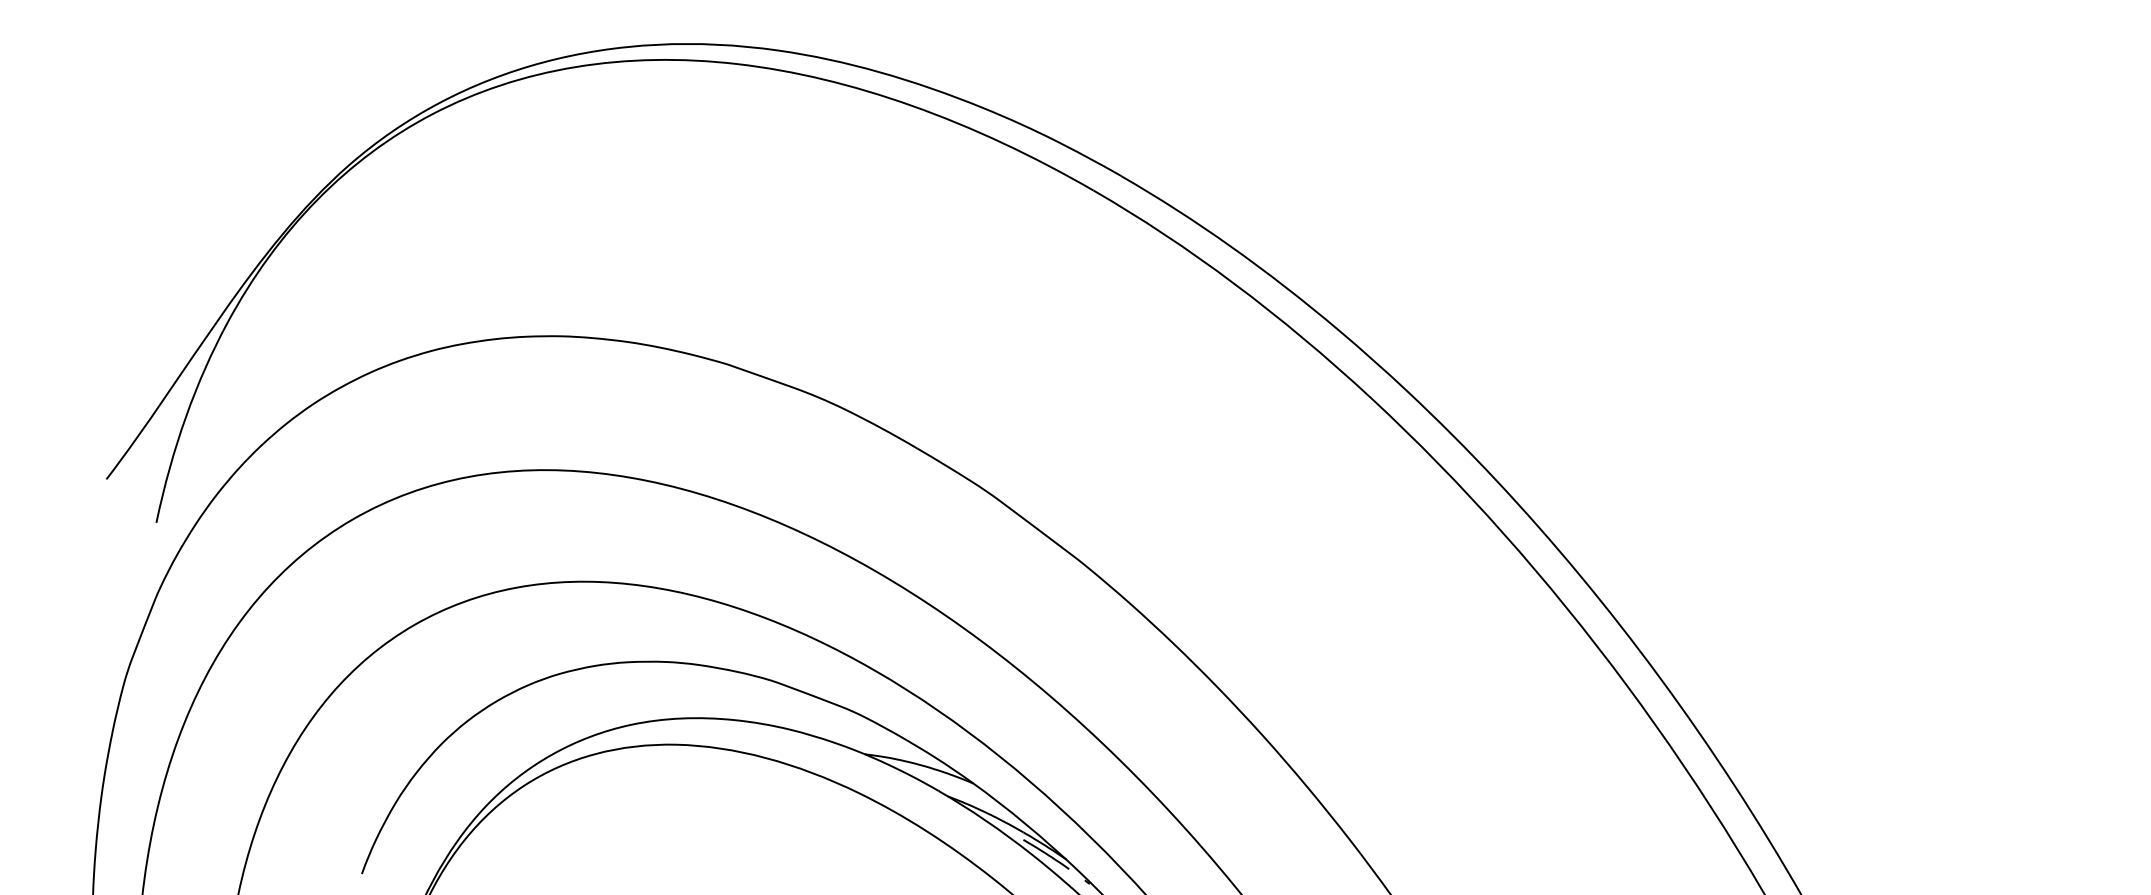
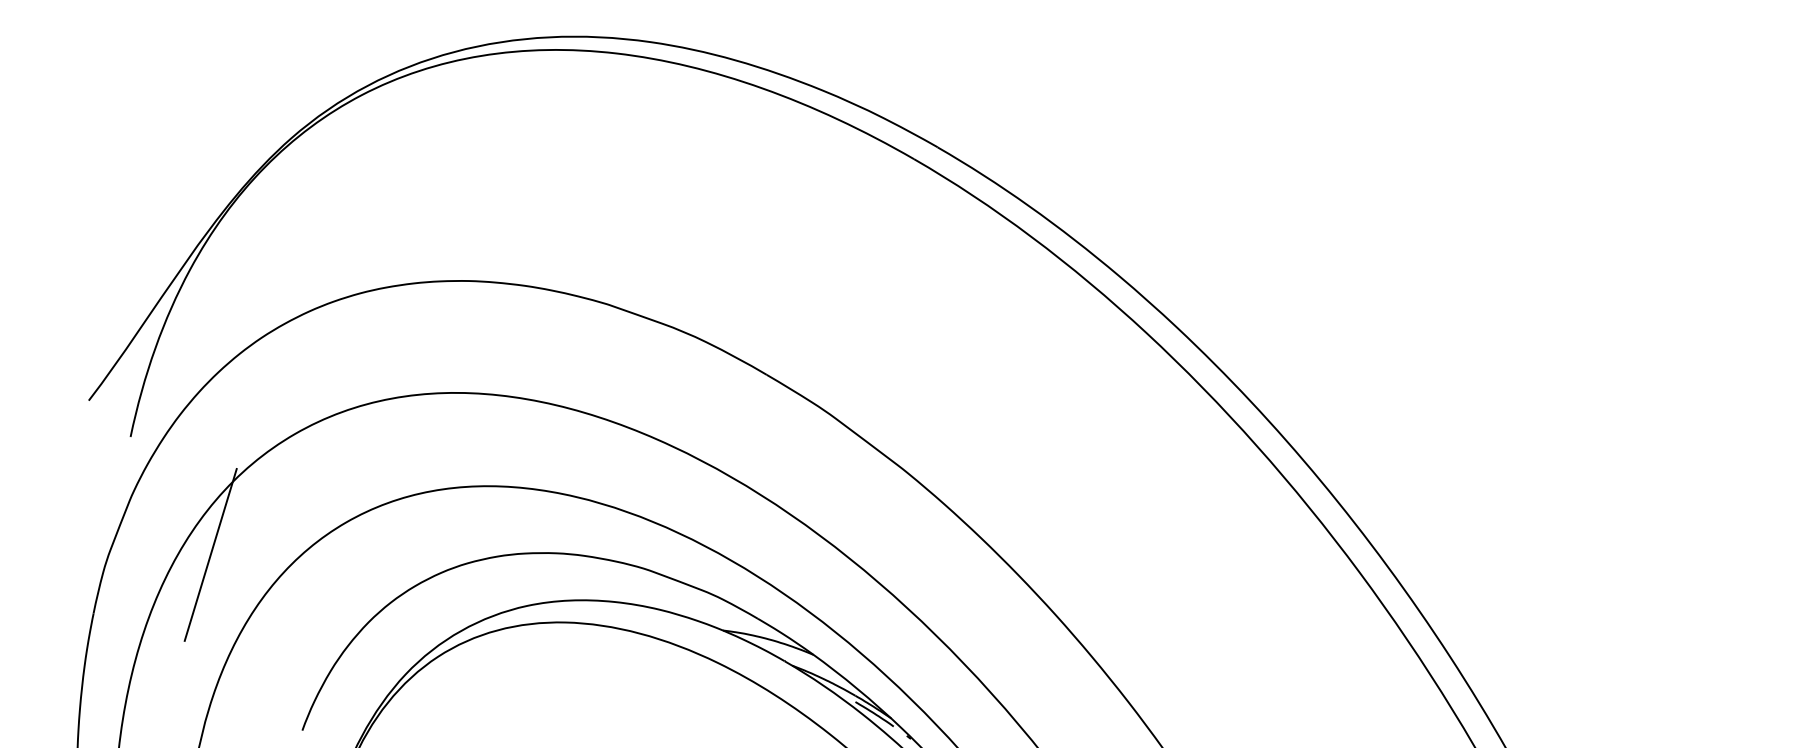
line: (251, 663) -> (210, 554), added

